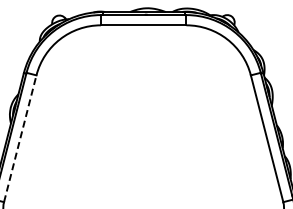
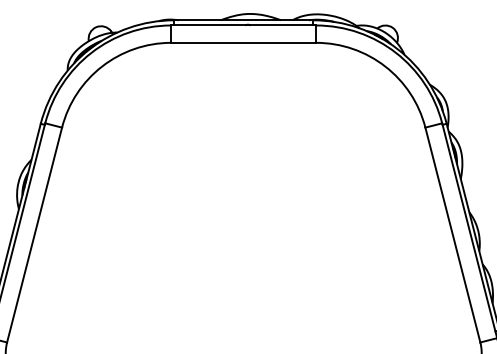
line: (20, 138) -> (34, 234), dashed -> solid

